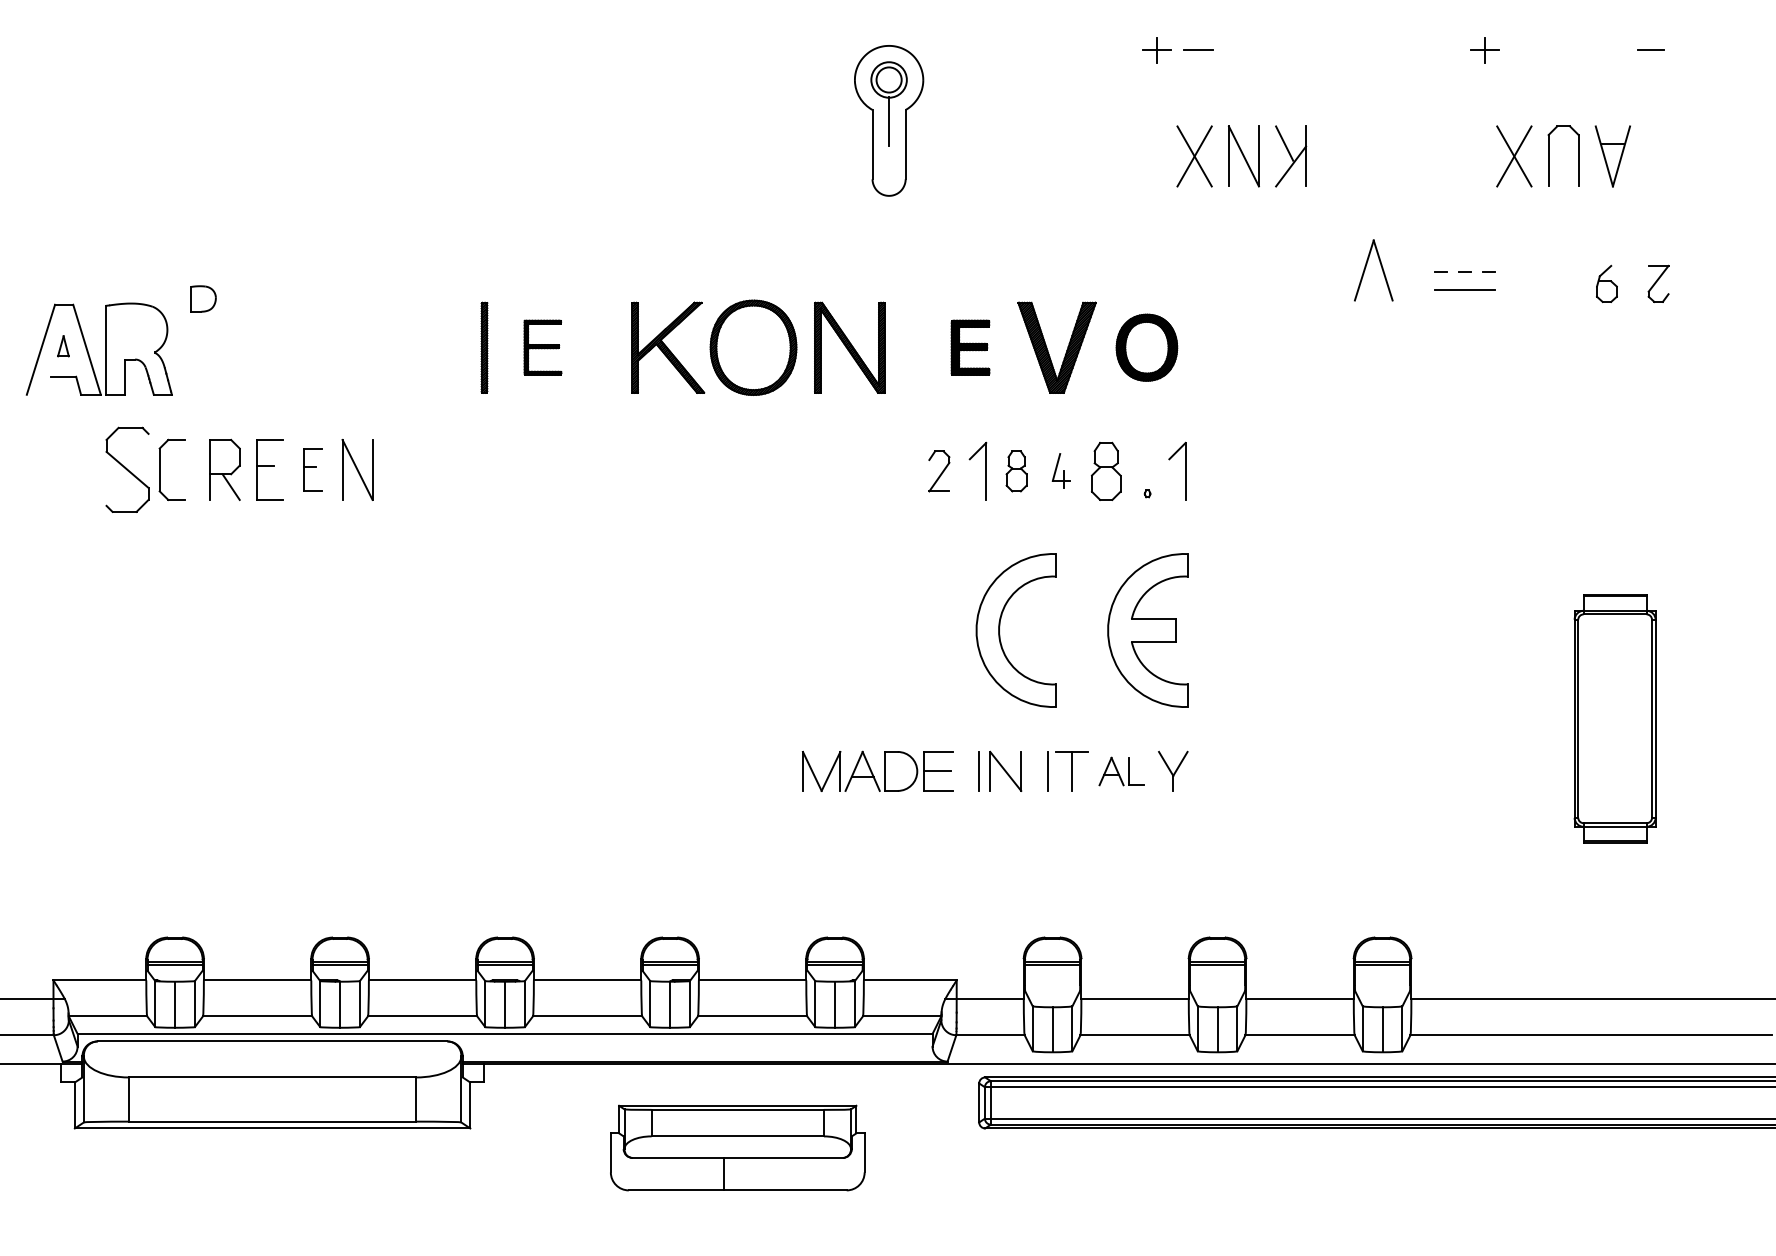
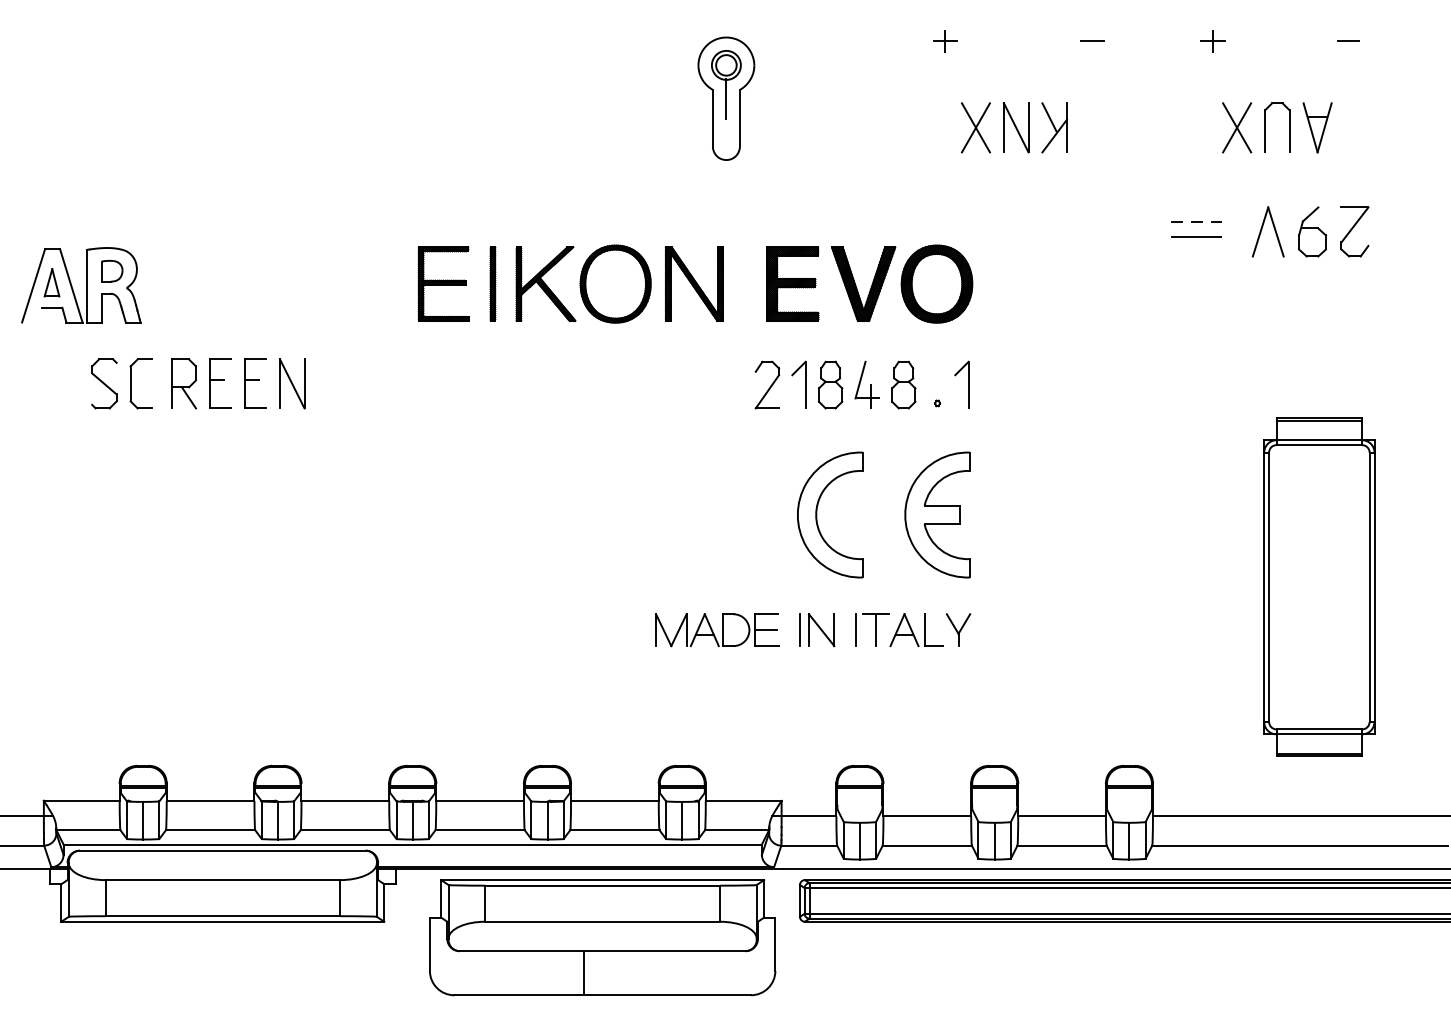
line: (1198, 49) -> (1092, 40), moved
part: (1372, 269) -> (1267, 231), moved
part: (1606, 283) -> (1312, 231), size x1.67
part: (1658, 283) -> (1354, 231), size x1.67
part: (203, 299) -> (112, 271), moved
part: (62, 345) -> (51, 282), size x1.67
part: (483, 347) -> (492, 283), moved
part: (542, 347) -> (443, 283), size x1.67
part: (970, 347) -> (792, 283), size x1.67
part: (1146, 347) -> (936, 283), size x1.43
part: (127, 469) -> (104, 383), size x0.71
part: (312, 469) -> (255, 383), size x1.43
part: (939, 470) -> (767, 384), size x1.43
part: (1016, 470) -> (830, 384), size x1.43
part: (1060, 470) -> (866, 384), size x1.67
part: (1615, 717) -> (1319, 586), size x1.67
part: (1121, 771) -> (916, 630), size x1.43
part: (737, 1147) -> (602, 937), size x1.67

